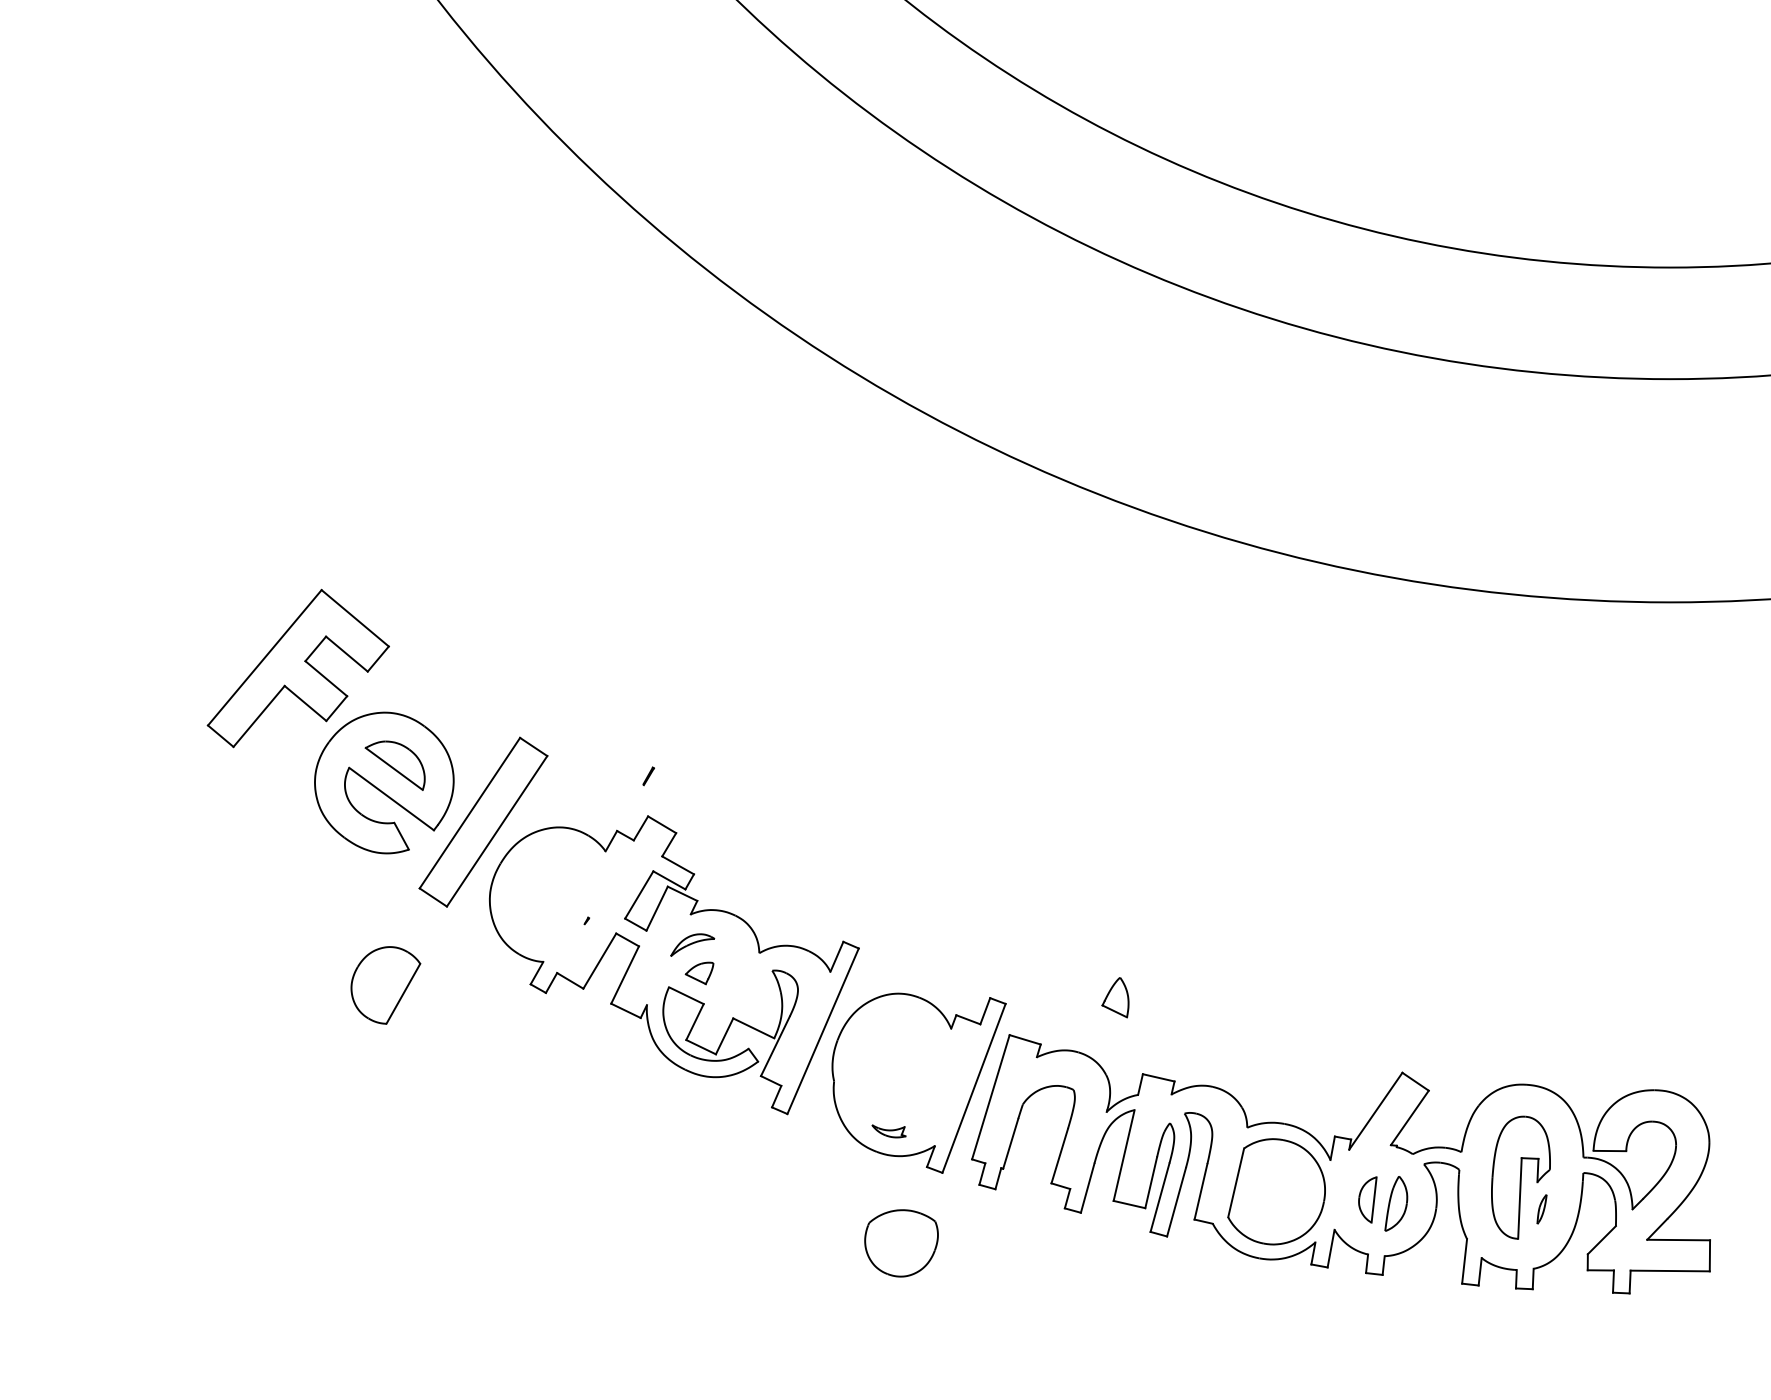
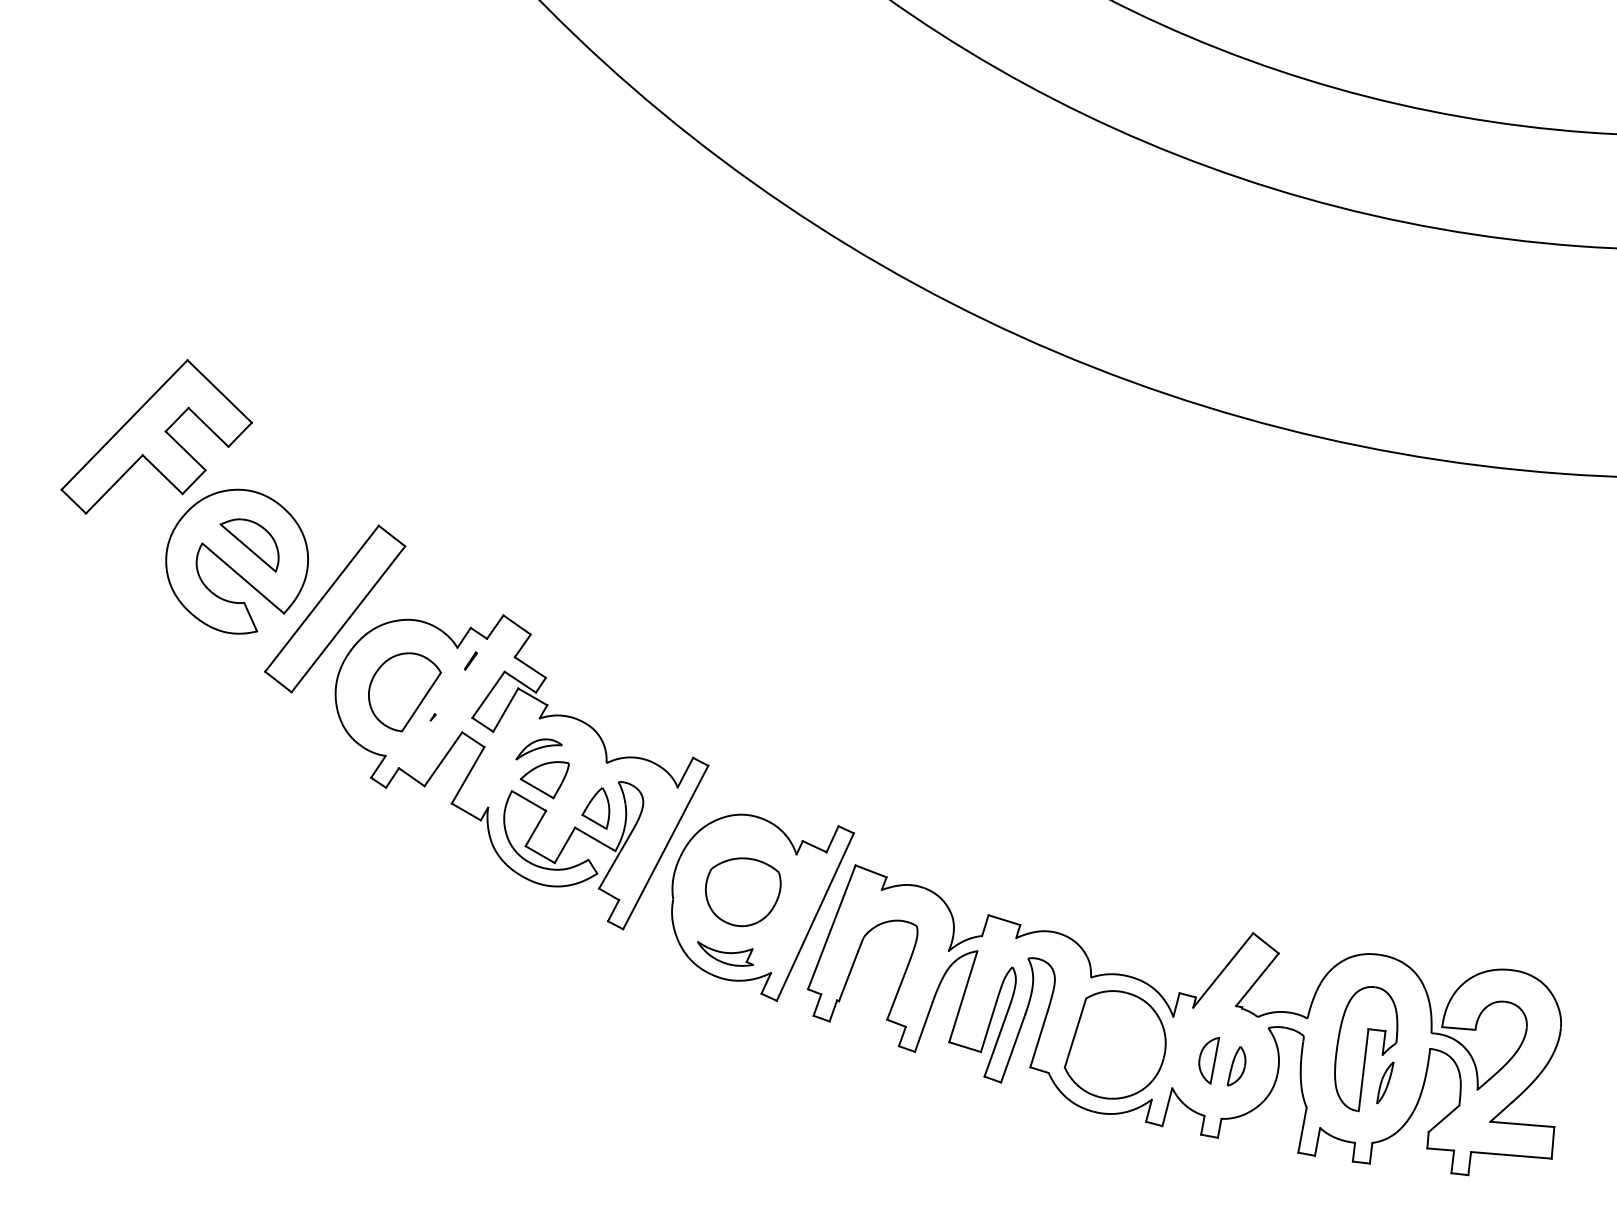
line: (648, 776) -> (470, 661), moved
part: (699, 973) -> (544, 779), size x1.67
part: (385, 985) -> (403, 692), moved
part: (1115, 997) -> (596, 807), moved
part: (888, 1131) -> (724, 954), size x1.67
part: (1395, 1204) -> (1236, 1066), size x0.71
part: (1541, 1209) -> (1384, 1083), size x1.43
part: (901, 1243) -> (742, 892), moved

